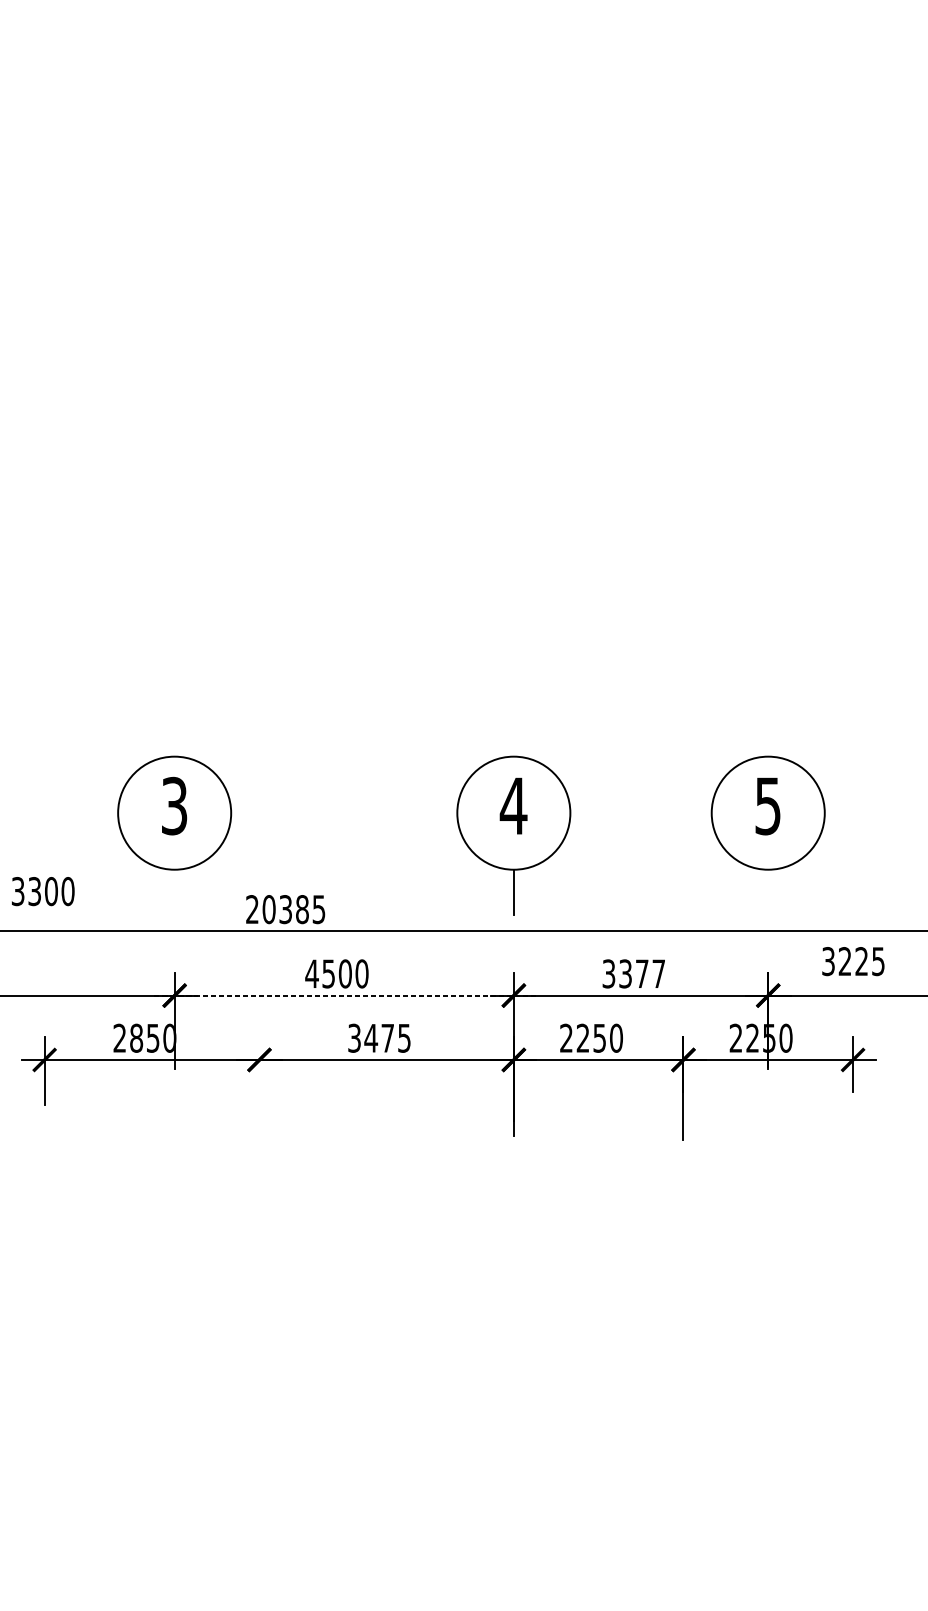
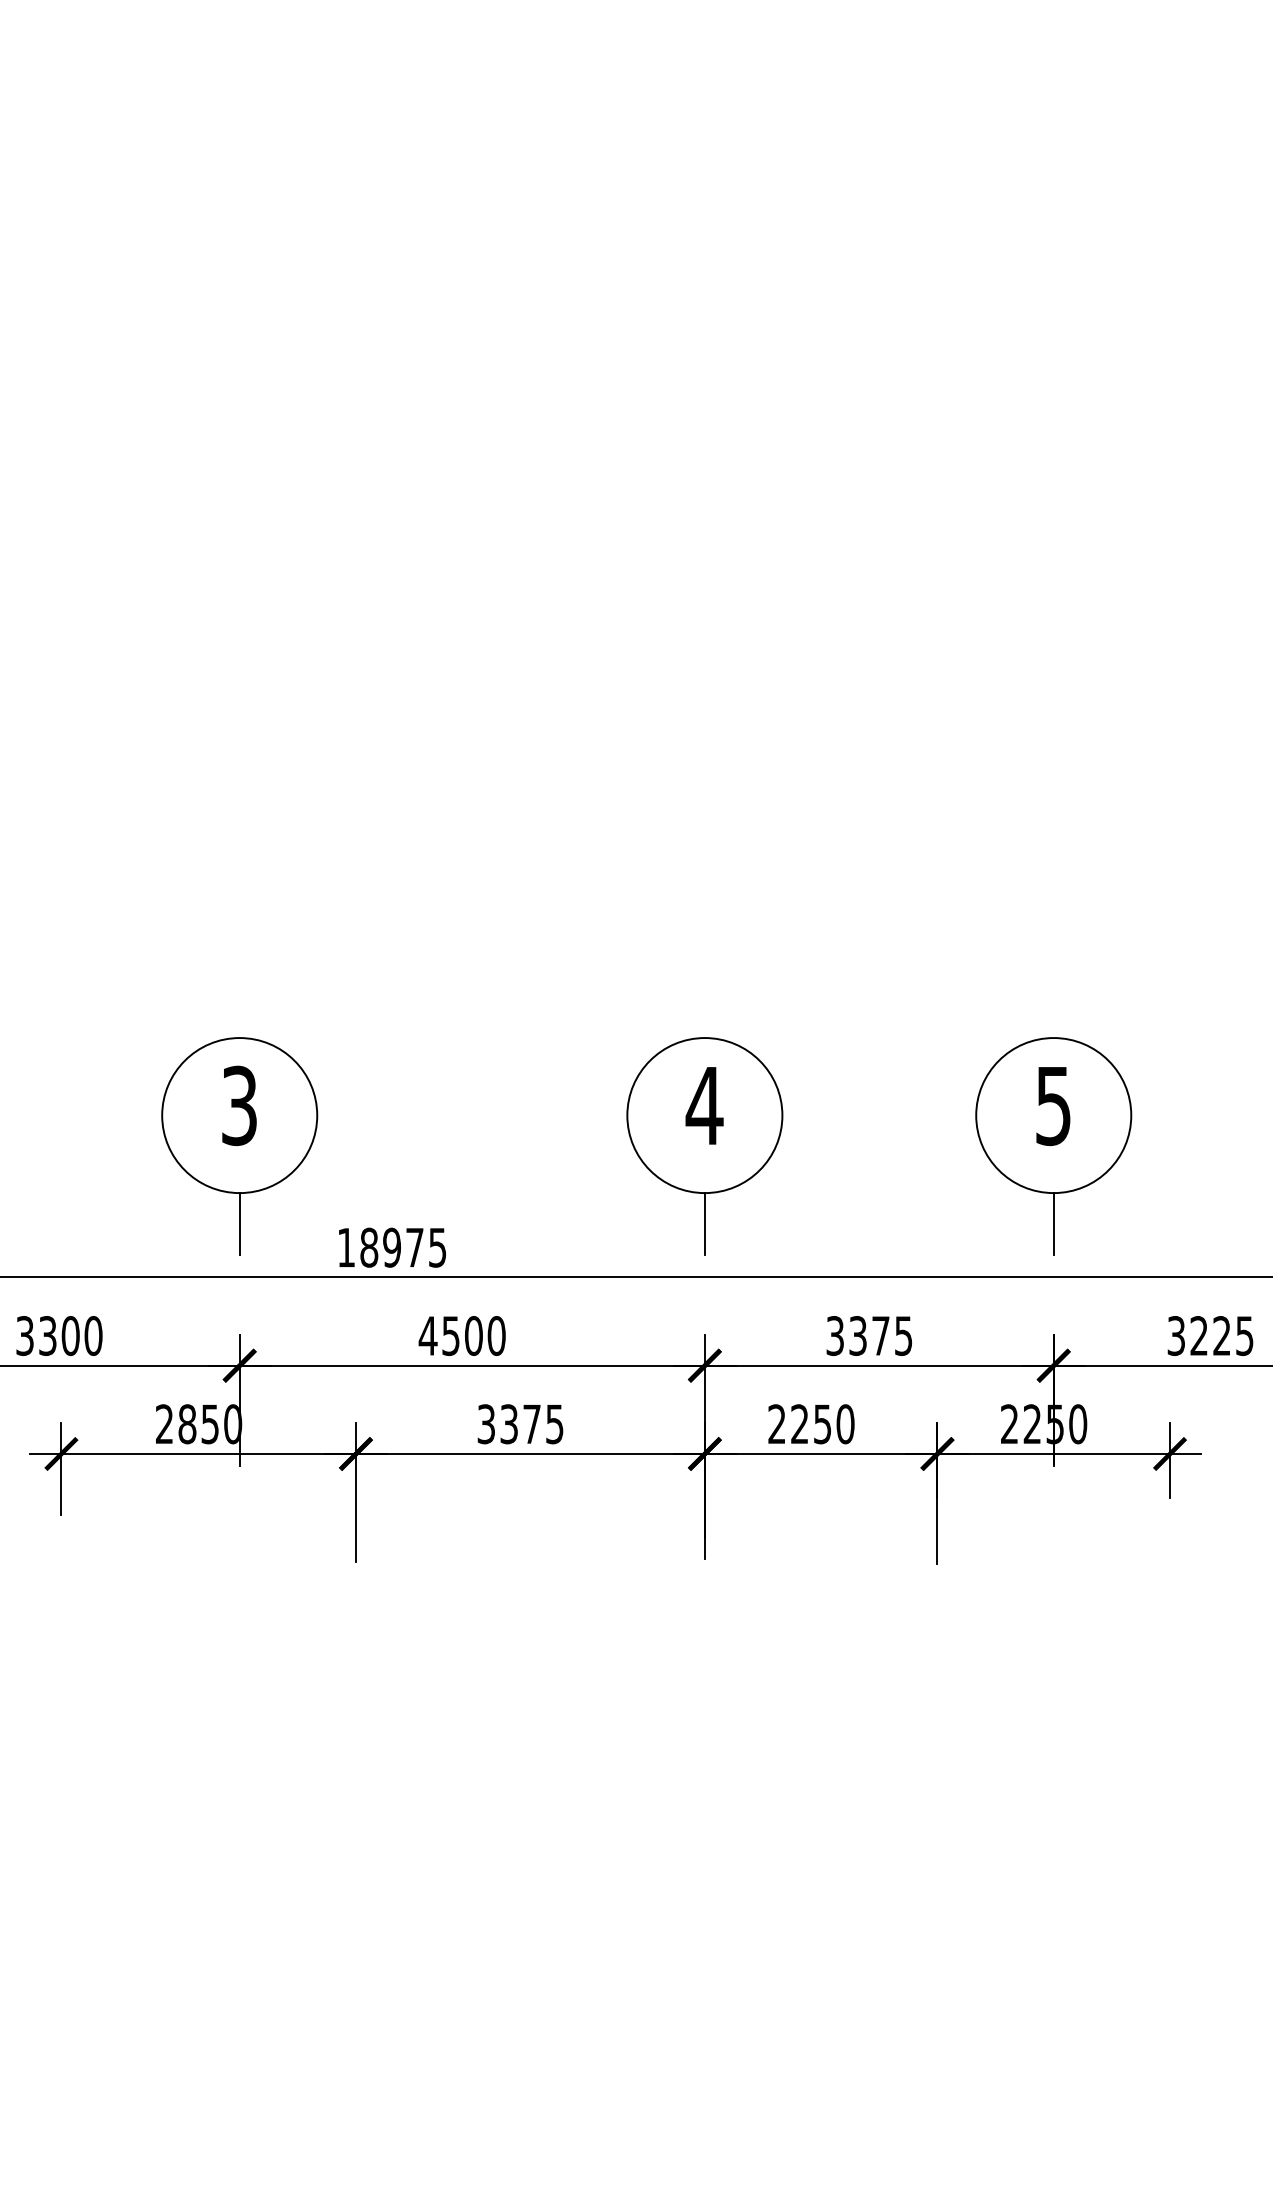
text: (43, 891) -> (59, 1335), moved
line: (174, 892) -> (239, 1224), added
line: (768, 892) -> (1053, 1224), added
text: (277, 909) -> (380, 1247), 20385 -> 18975
text: (853, 961) -> (1210, 1335), moved
text: (658, 973) -> (903, 1335), 3377 -> 3375
line: (344, 995) -> (472, 1365), dashed -> solid
text: (370, 1038) -> (508, 1424), 3475 -> 3375
line: (259, 1087) -> (356, 1491), added

